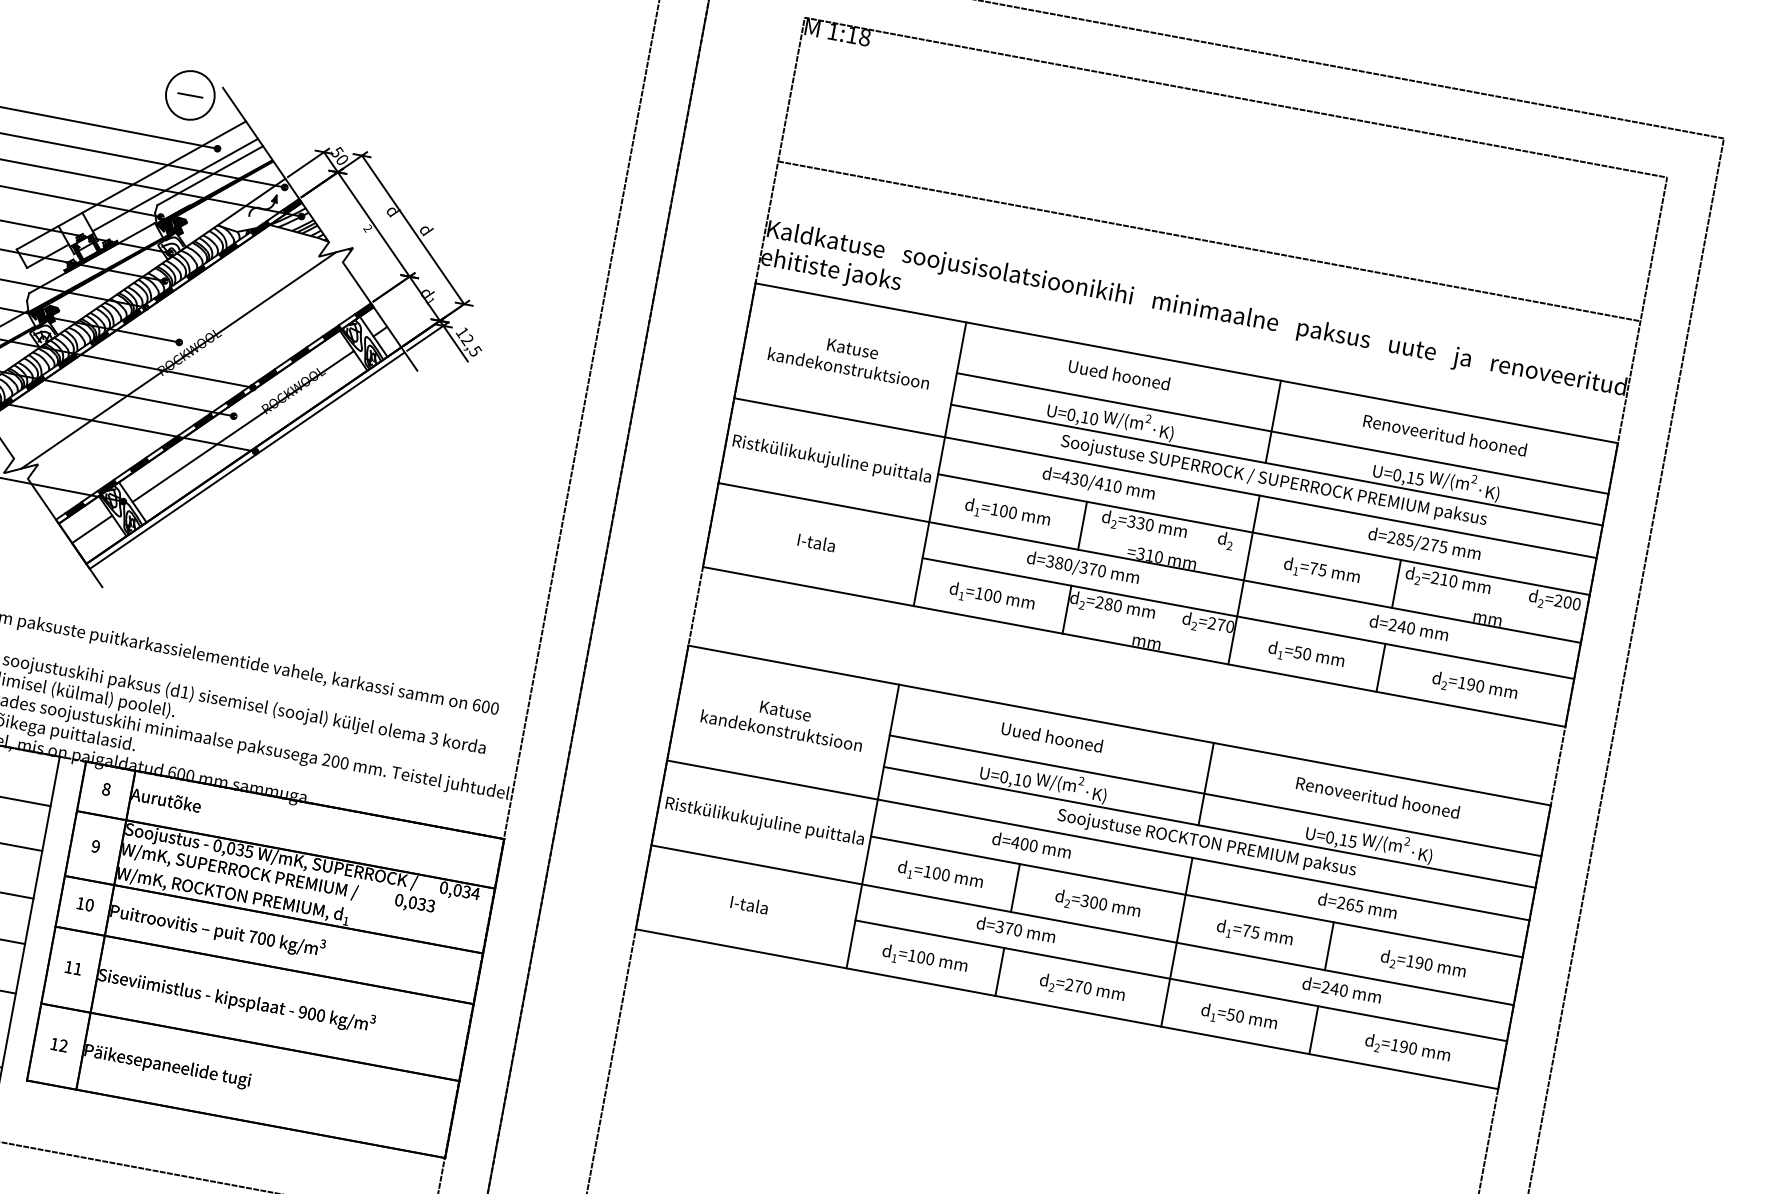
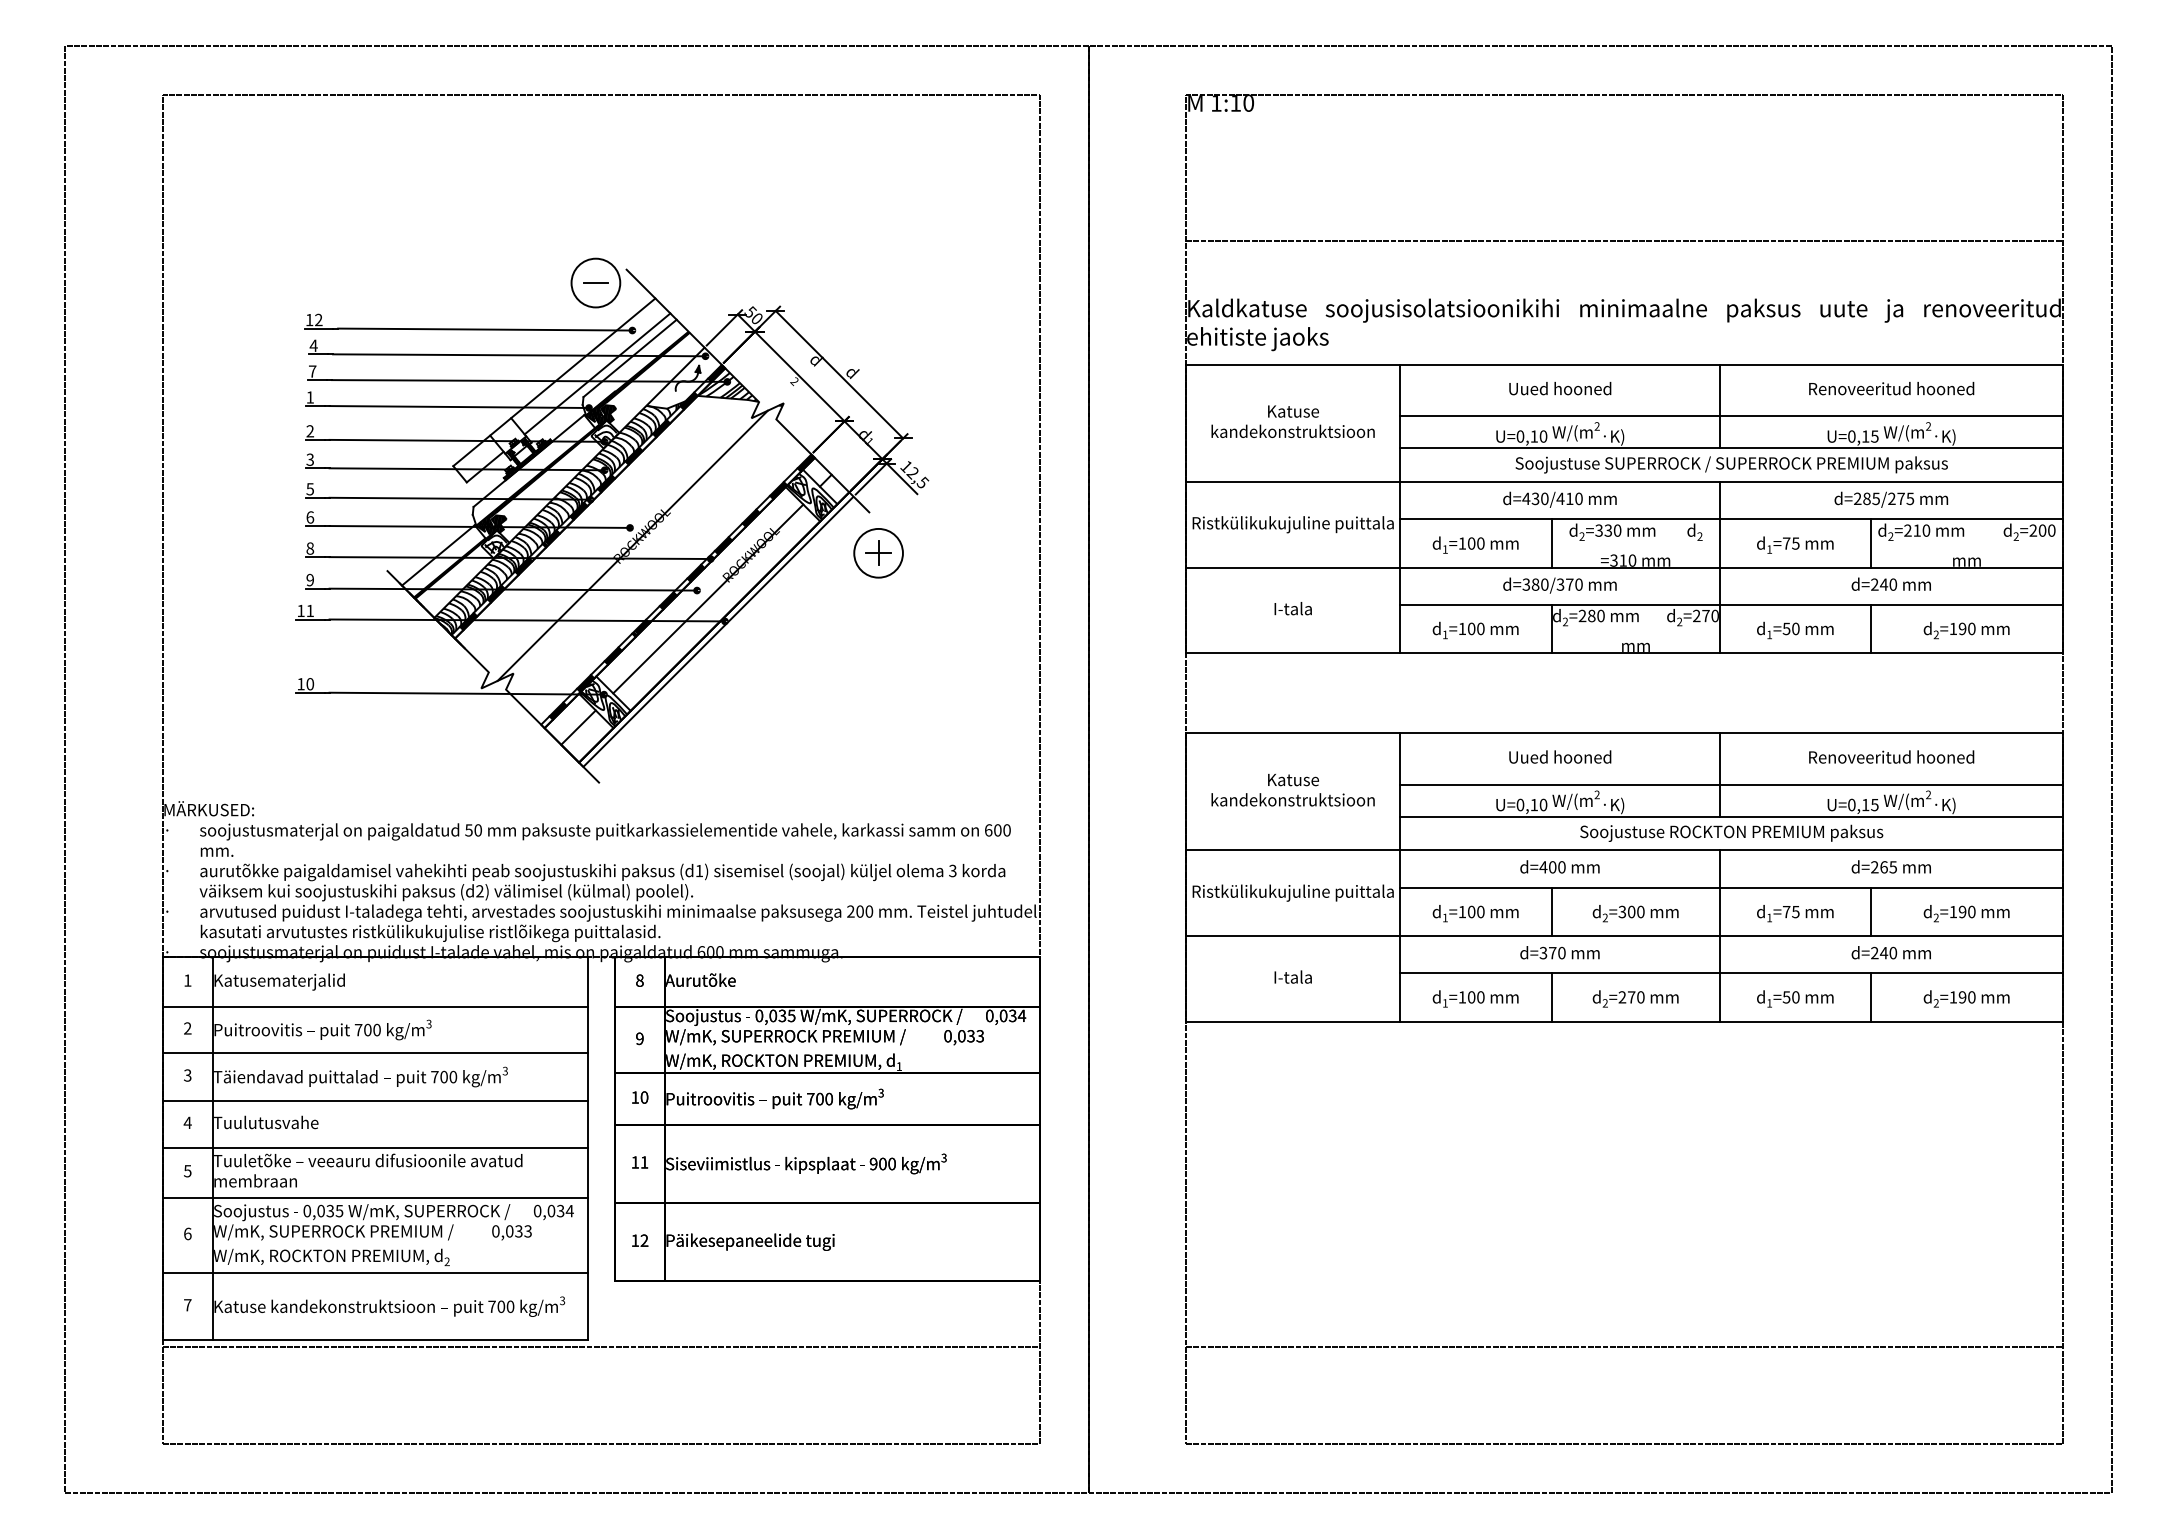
text: (864, 37) -> (1248, 103), 1:18 -> 1:10
part: (418, 412) -> (878, 553), added

